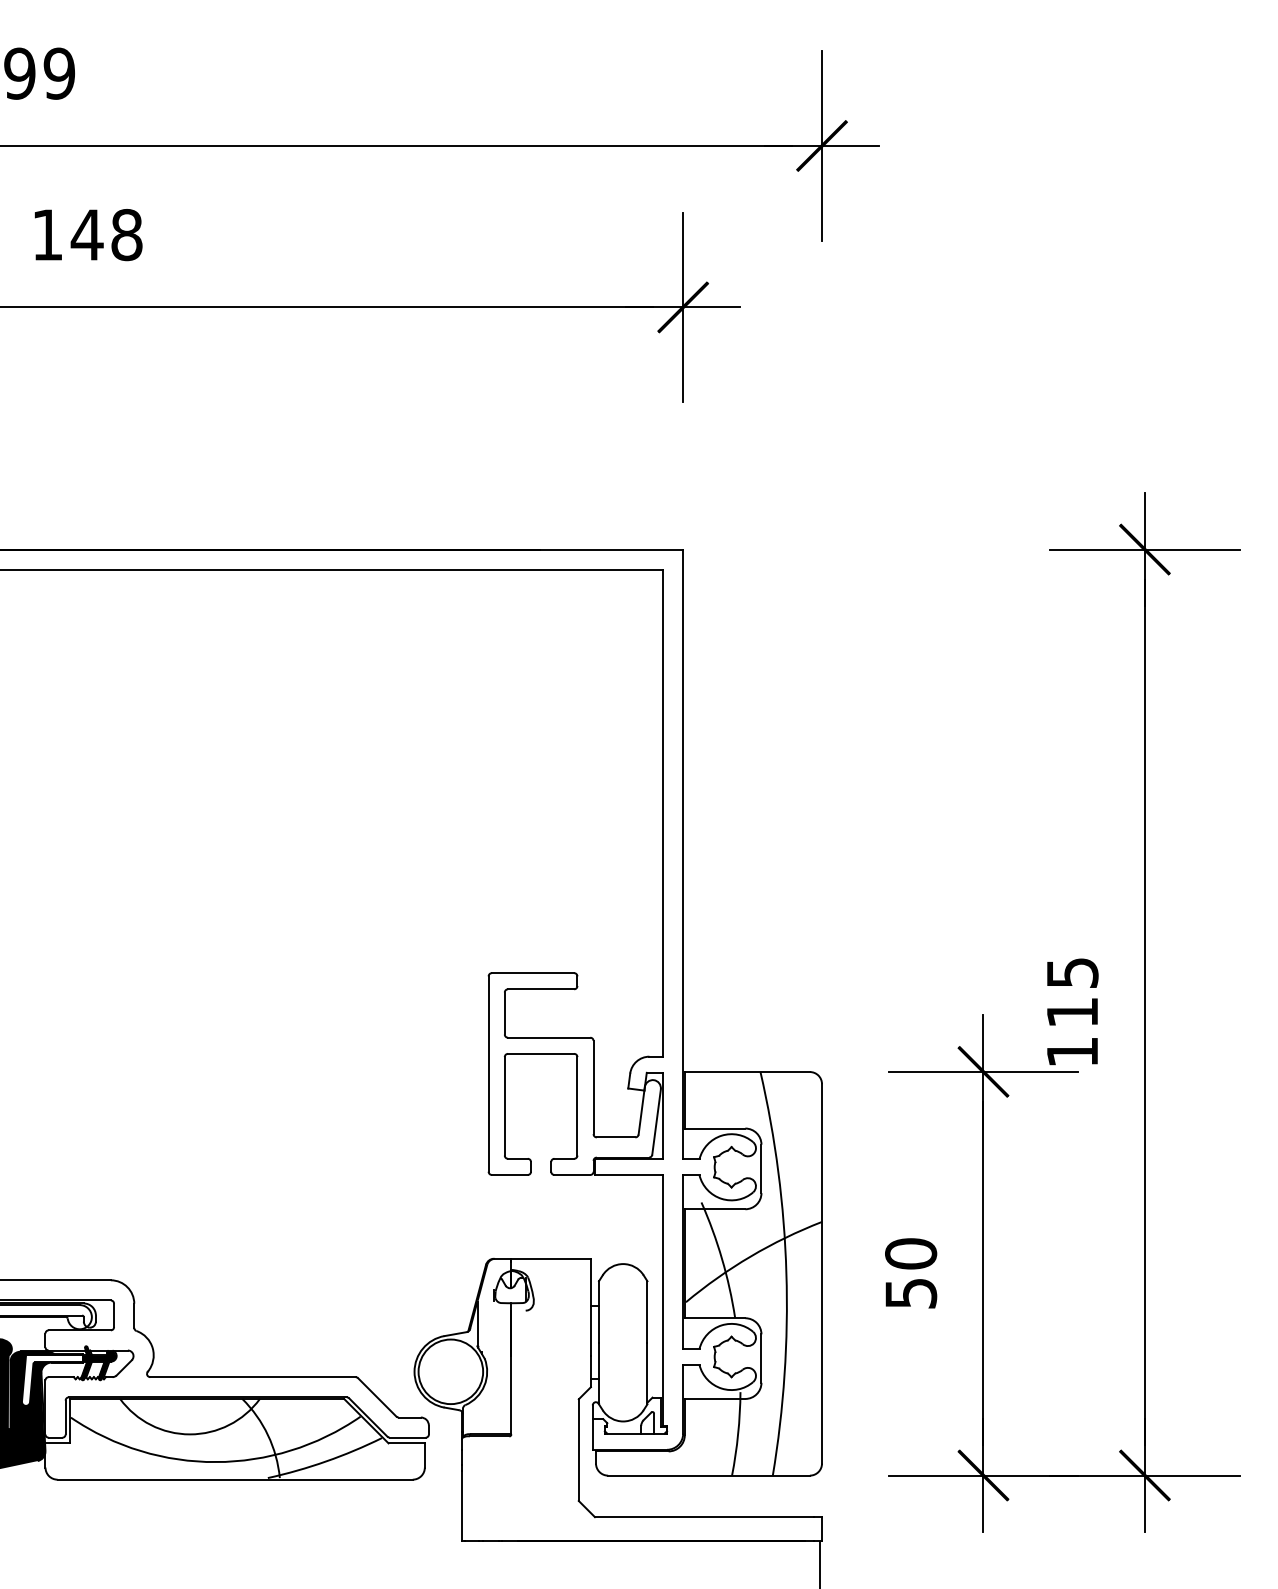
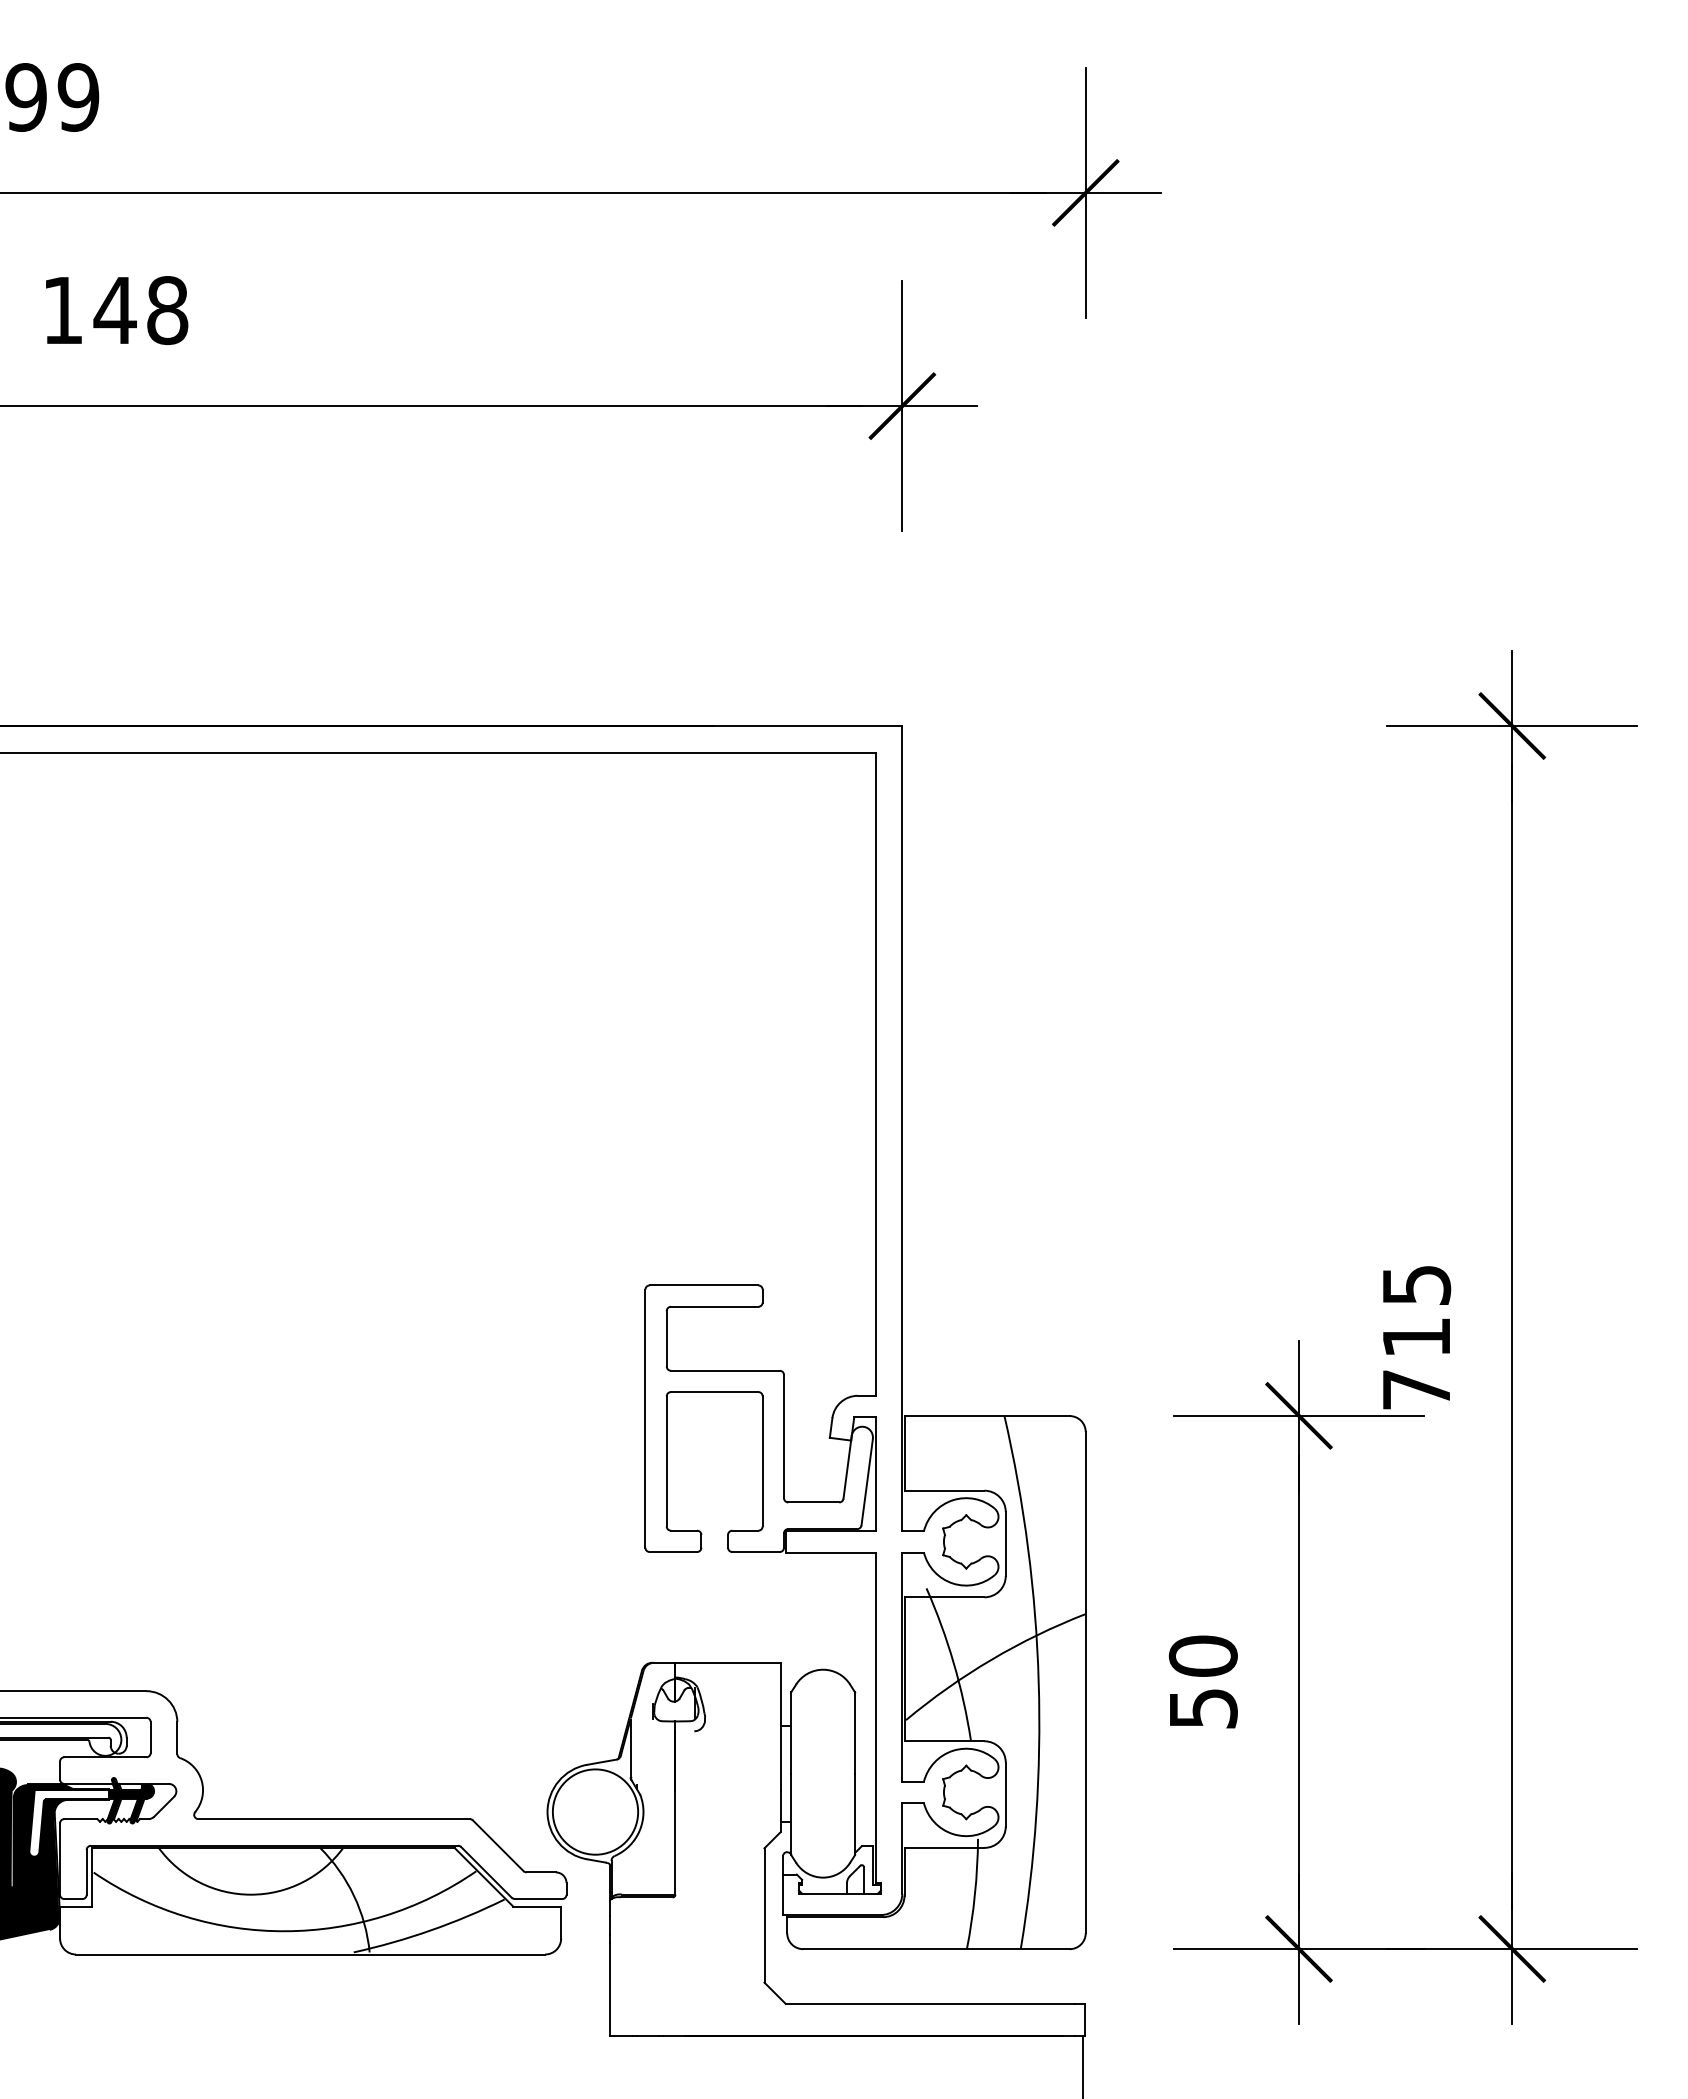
text: (1072, 1051) -> (1416, 1389), 115 -> 715

